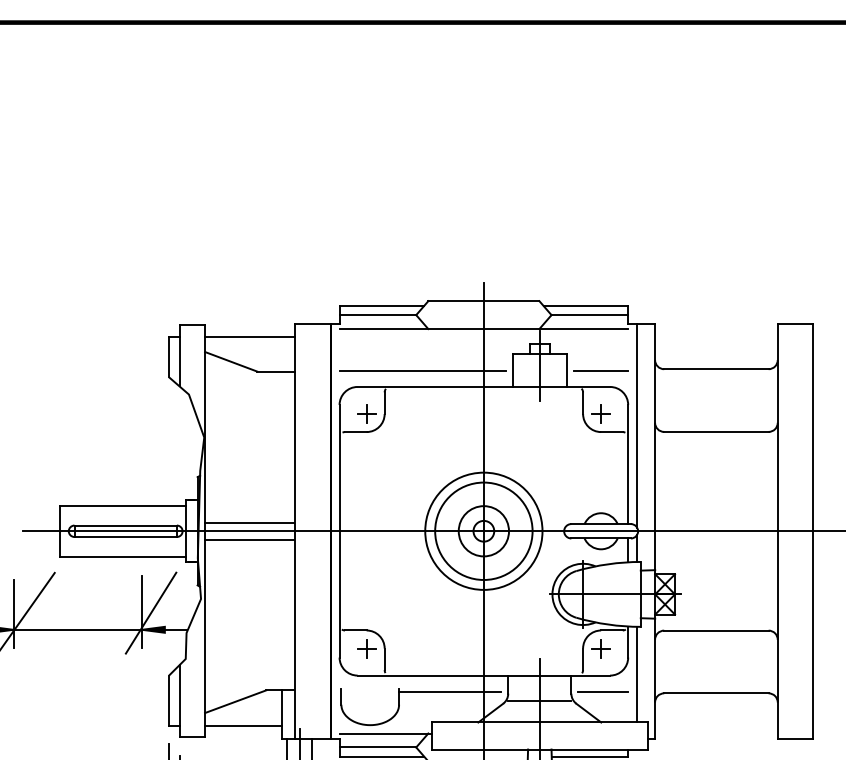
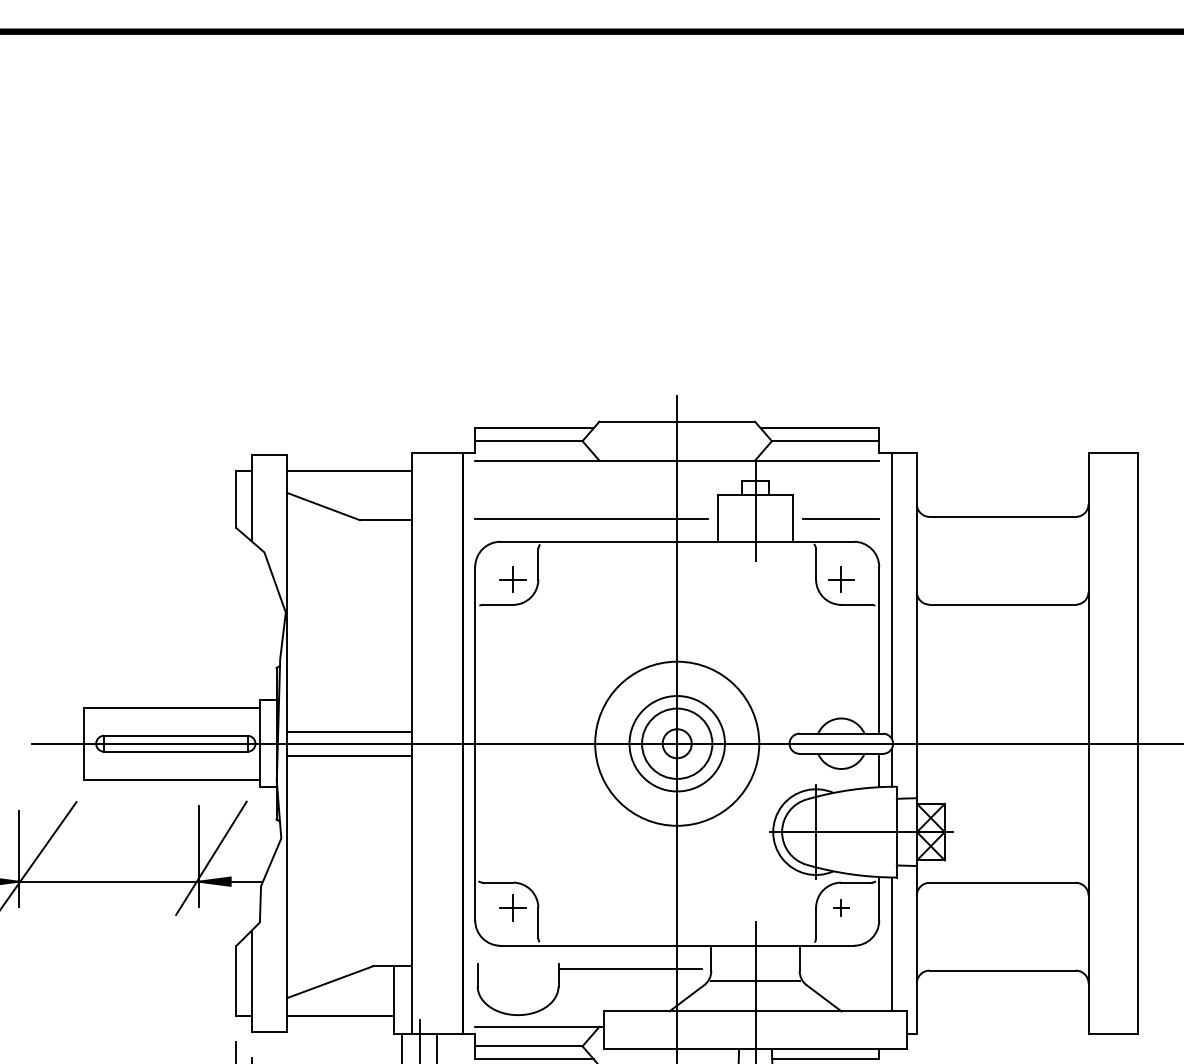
circle: (484, 531) -> (677, 743), size x0.7
part: (601, 648) -> (841, 907), size x0.6
line: (602, 691) -> (843, 968), removed

